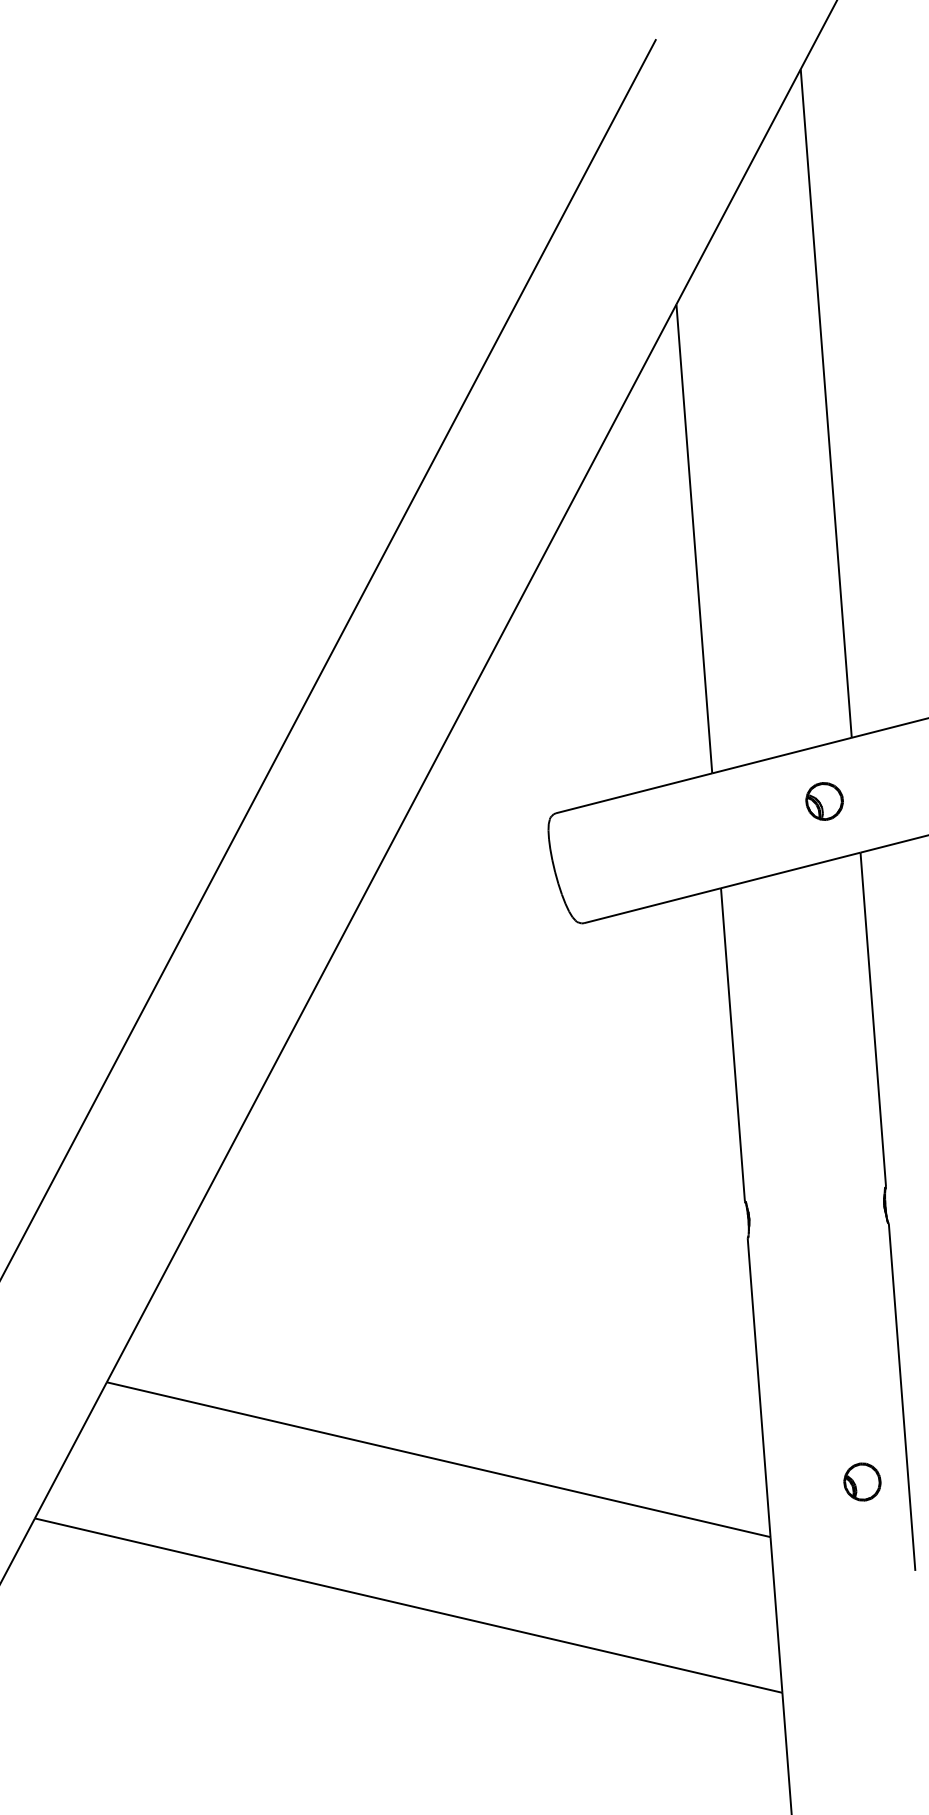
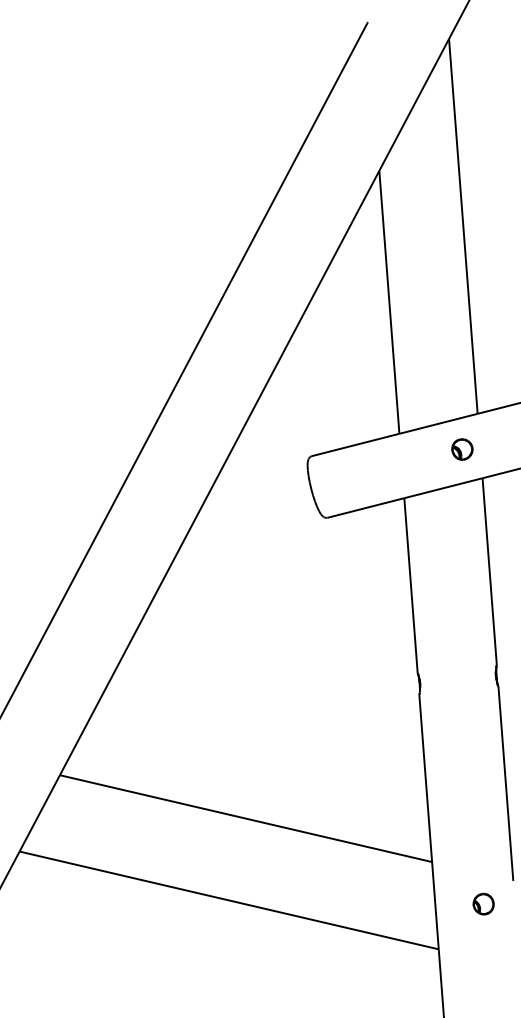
part: (862, 1480) -> (483, 903), moved

